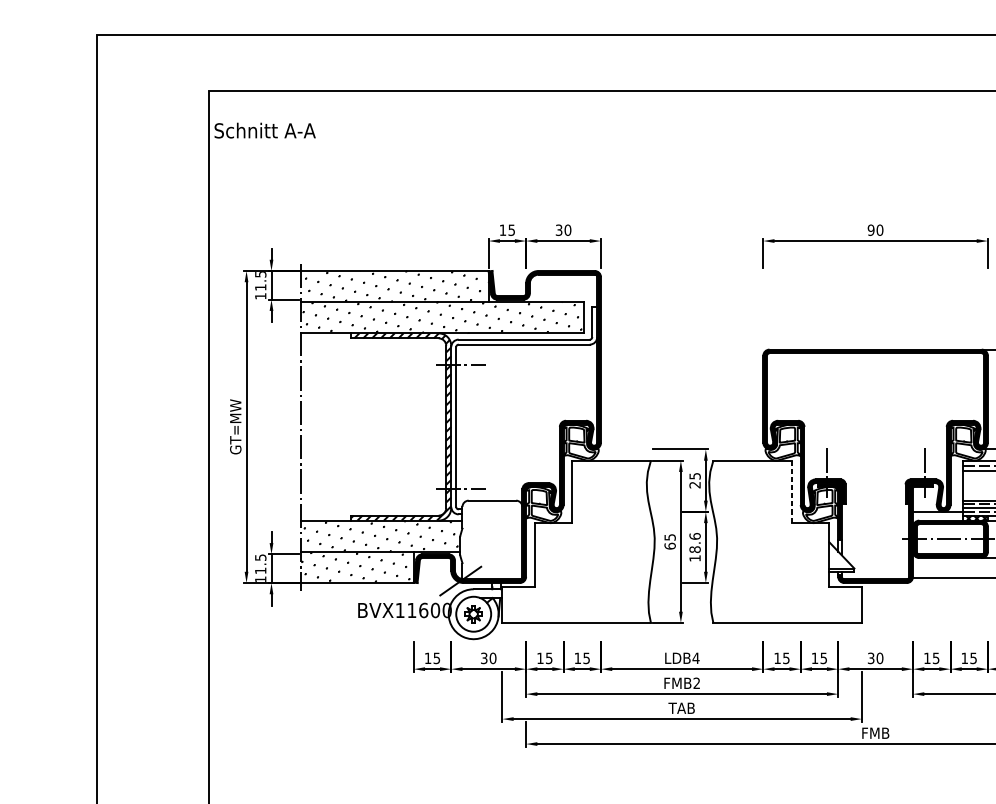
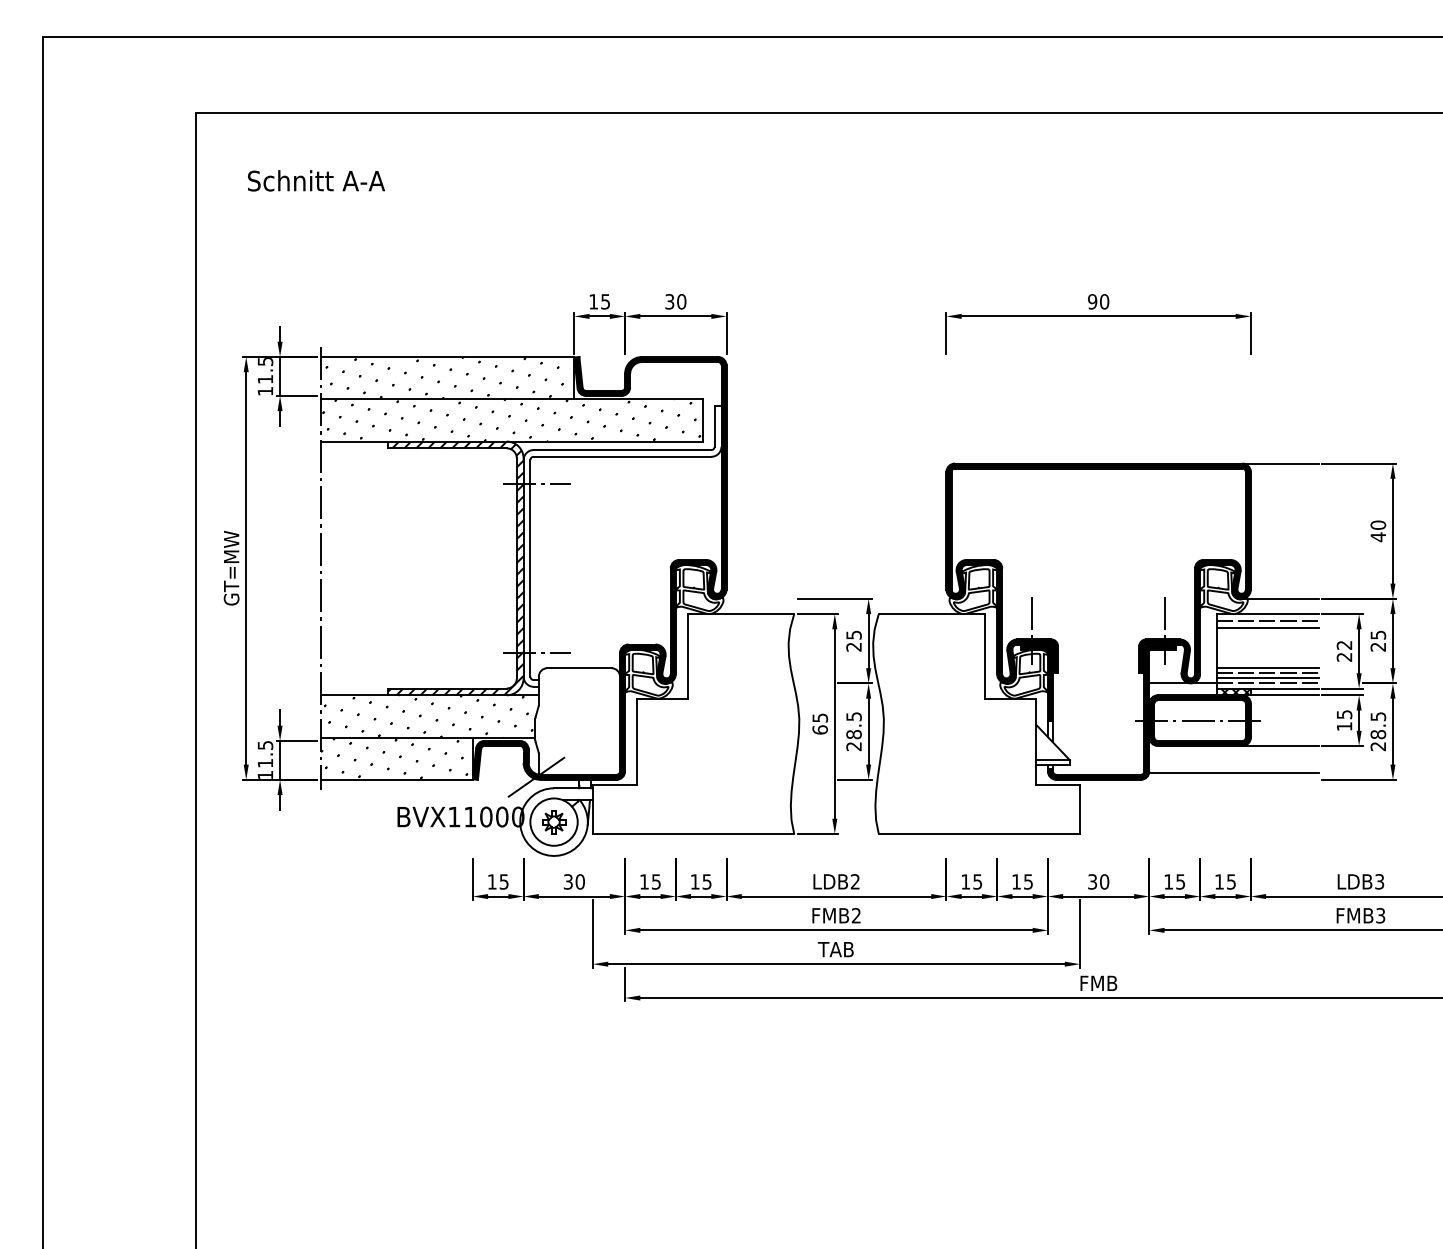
text: (265, 130) -> (316, 180), moved
line: (792, 492) -> (985, 656), dashed -> solid
text: (694, 547) -> (853, 731), 18.6 -> 28.5
text: (423, 610) -> (486, 816), BVX11600 -> BVX11000
text: (696, 658) -> (855, 881), LDB4 -> LDB2

